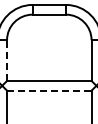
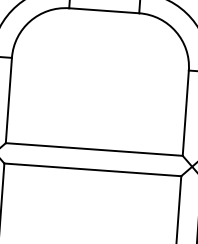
line: (7, 60) -> (9, 100), dashed -> solid
line: (49, 90) -> (93, 169), dashed -> solid

